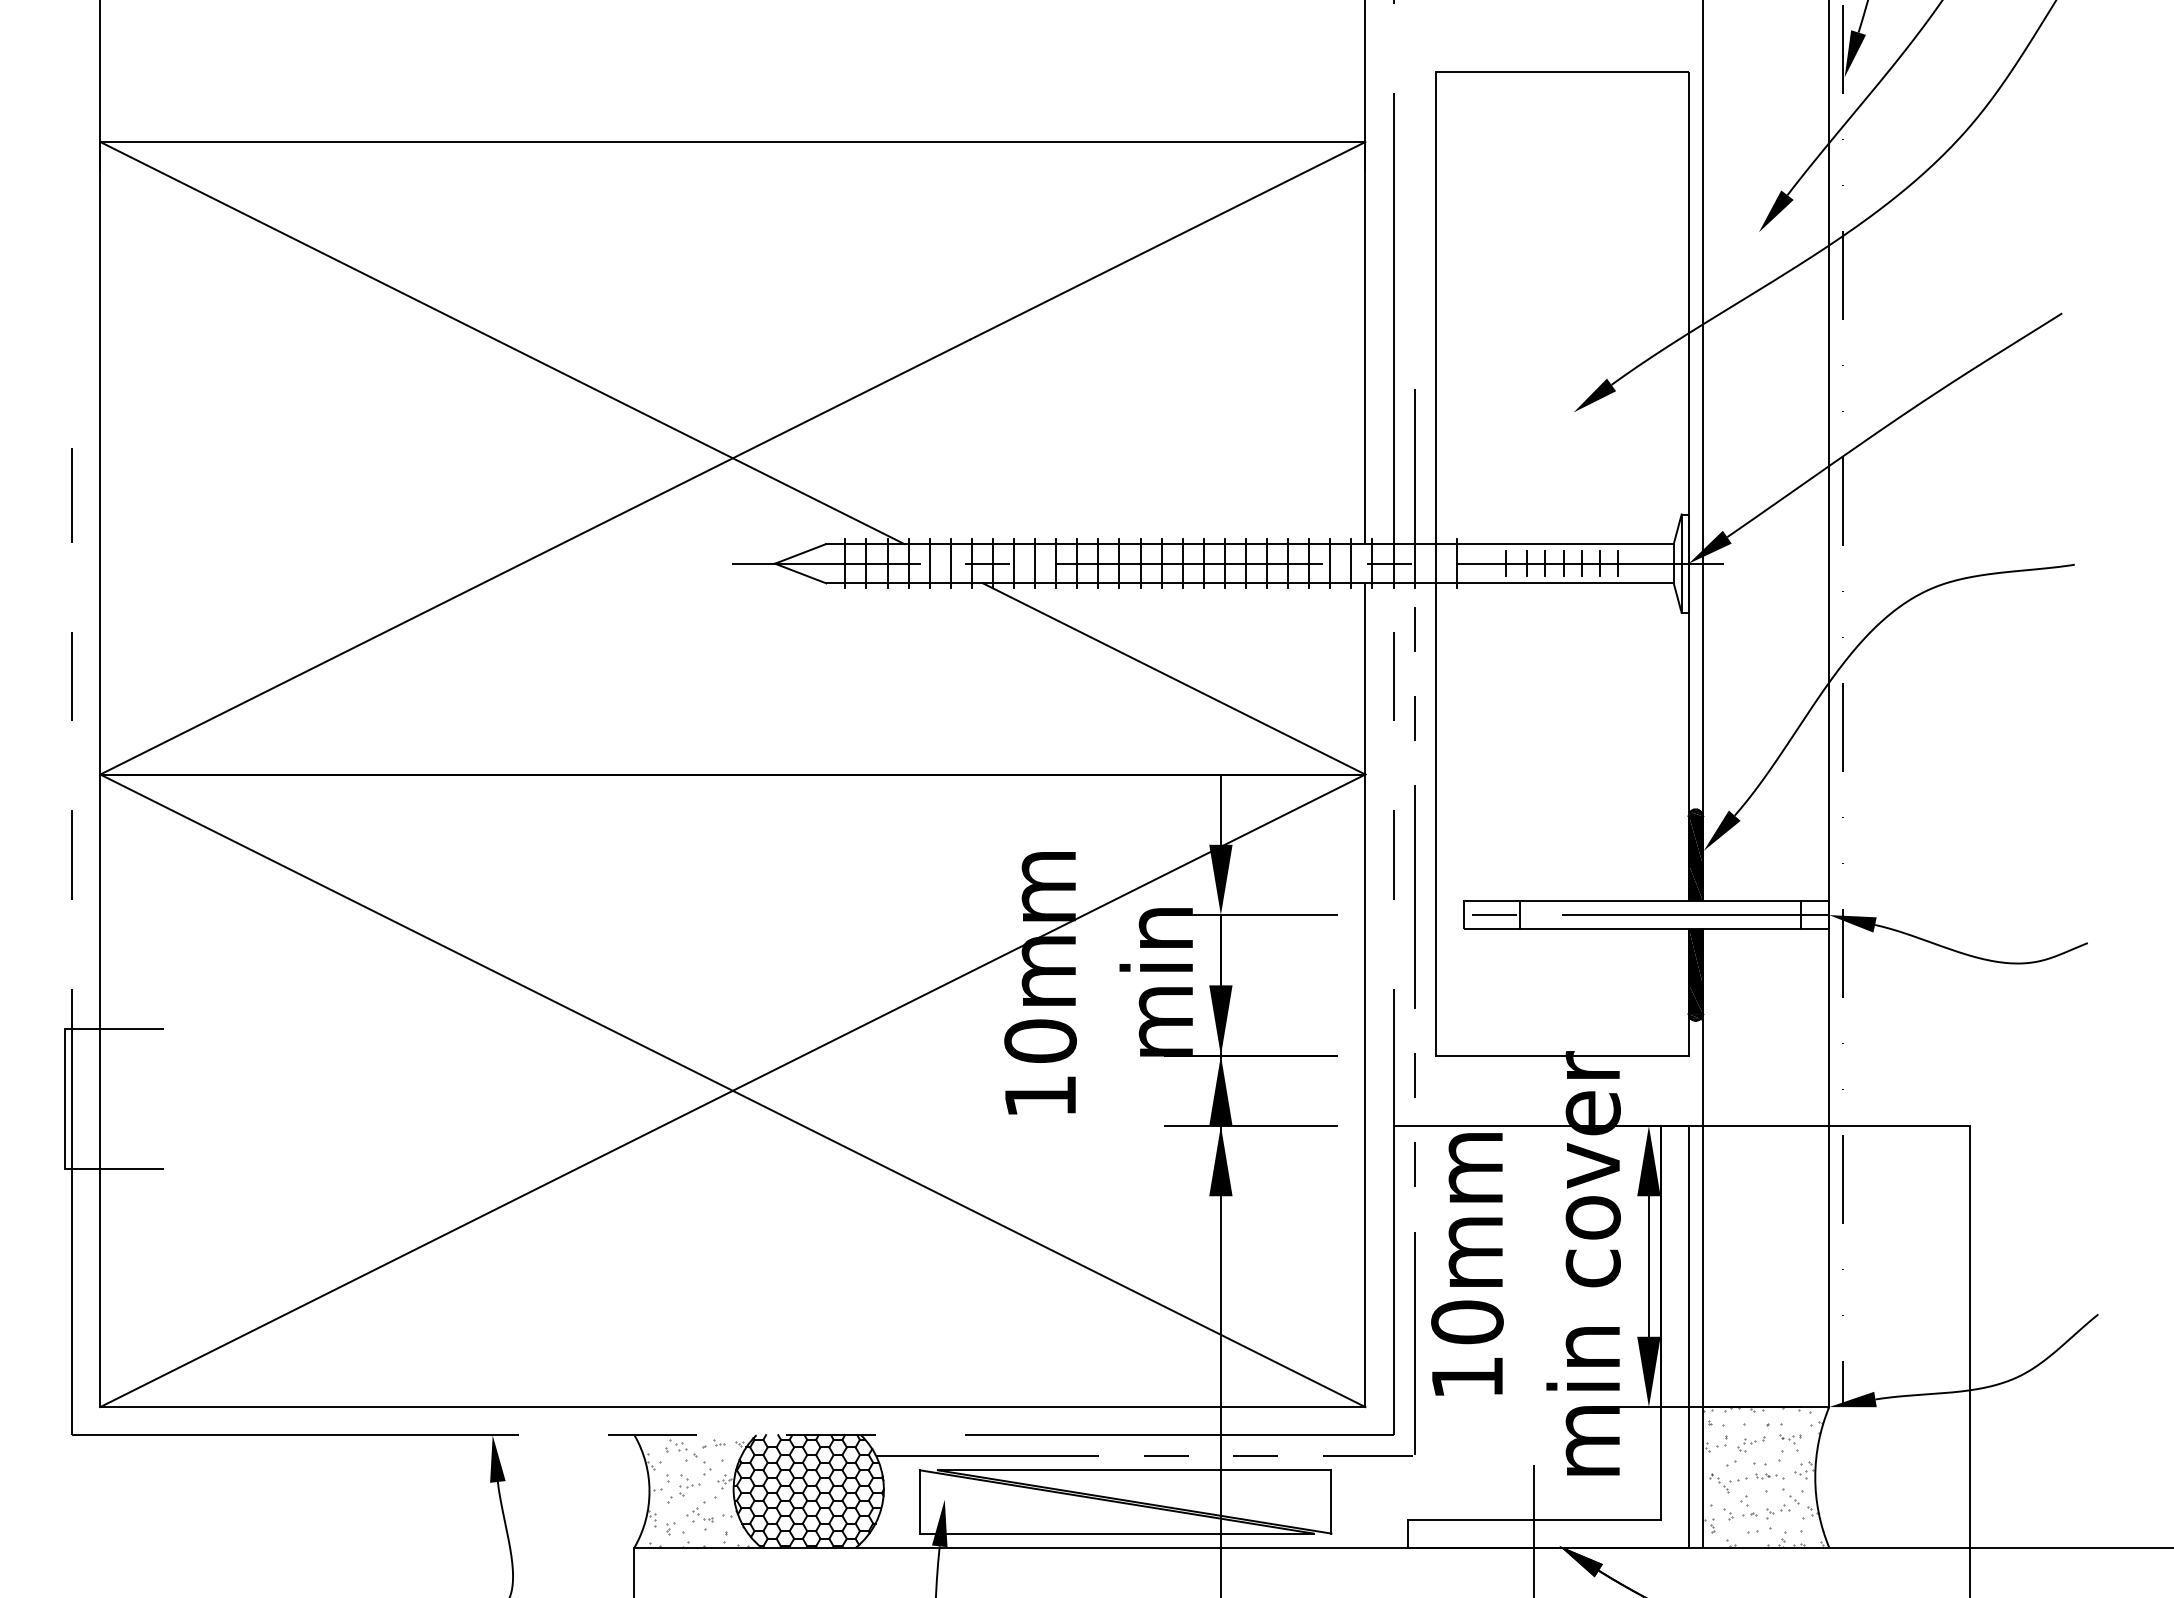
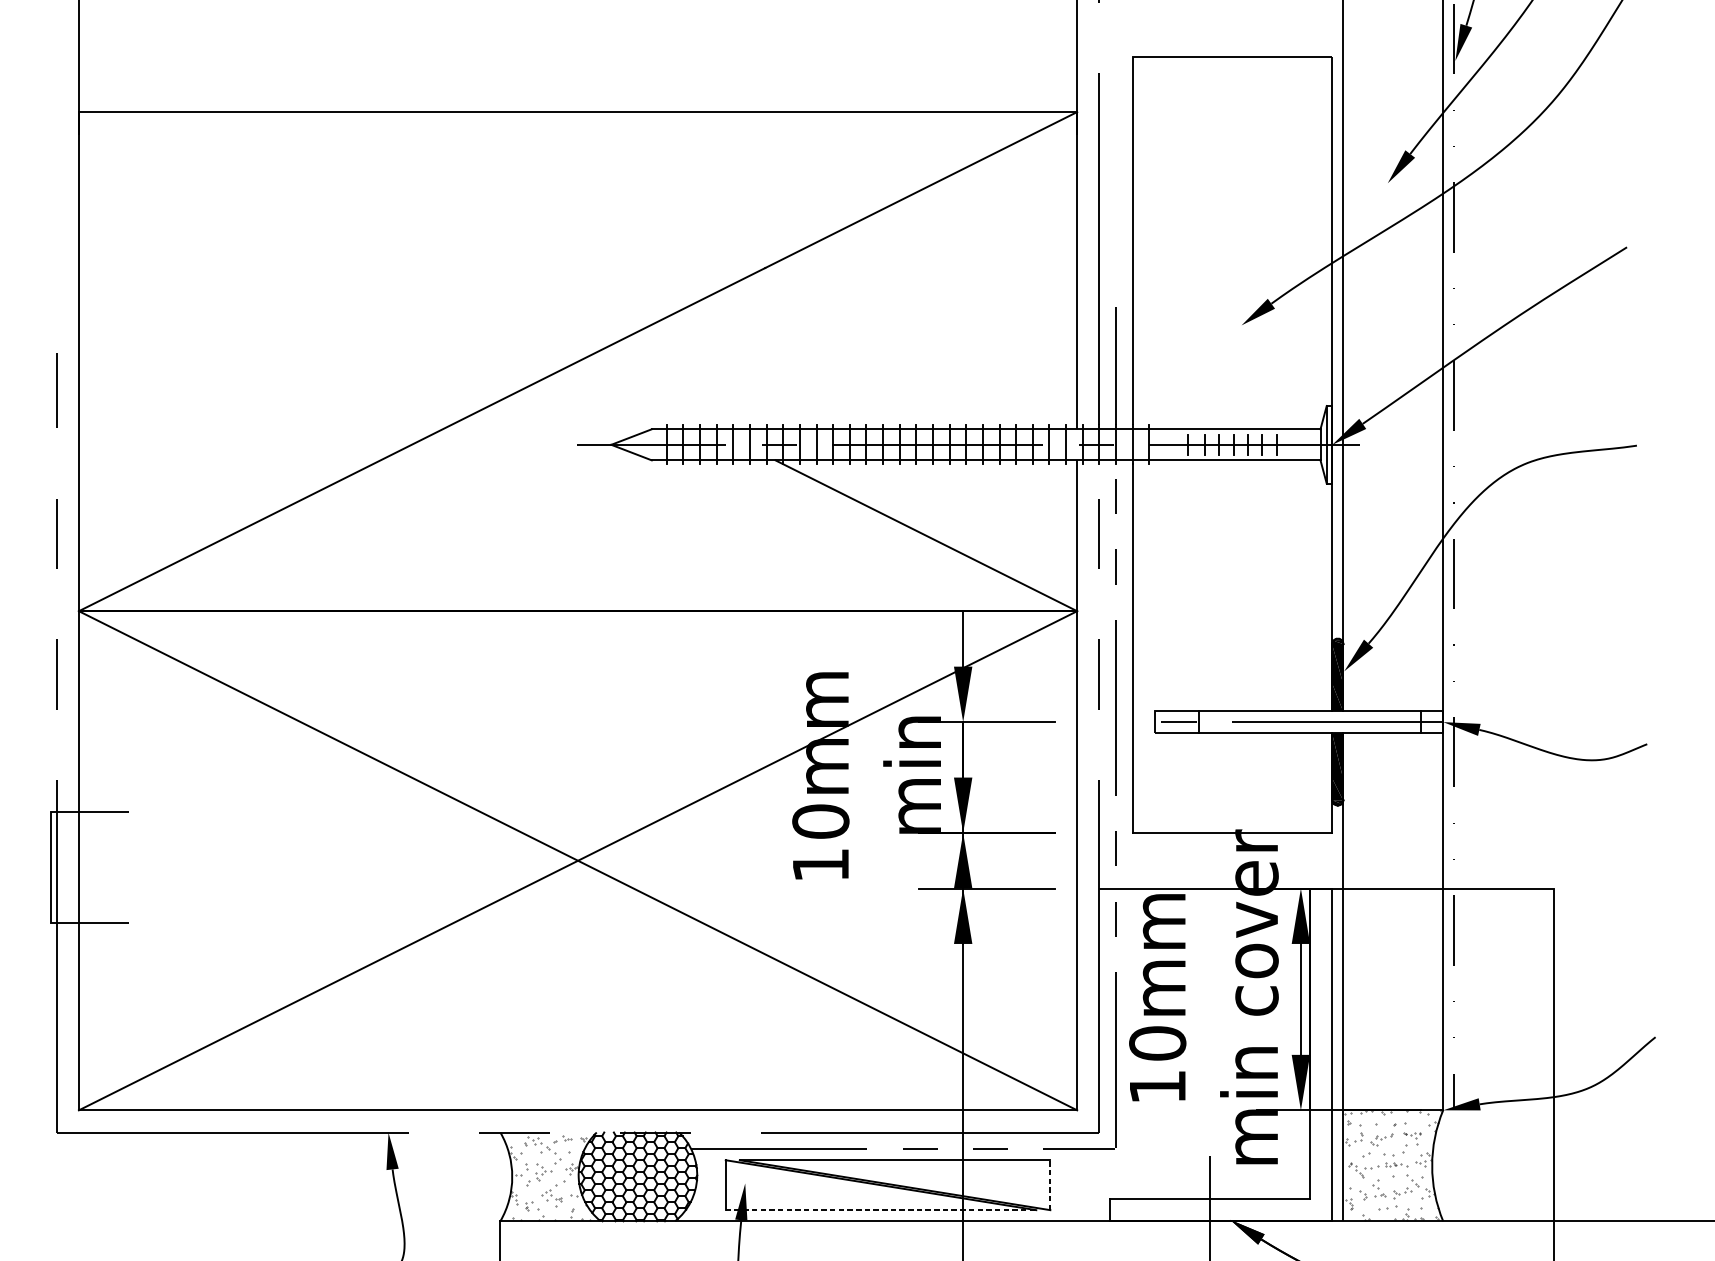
line: (502, 343) -> (396, 271), removed
line: (1331, 1501) -> (1050, 1184), solid -> dashed
line: (1116, 1533) -> (880, 1210), solid -> dashed

